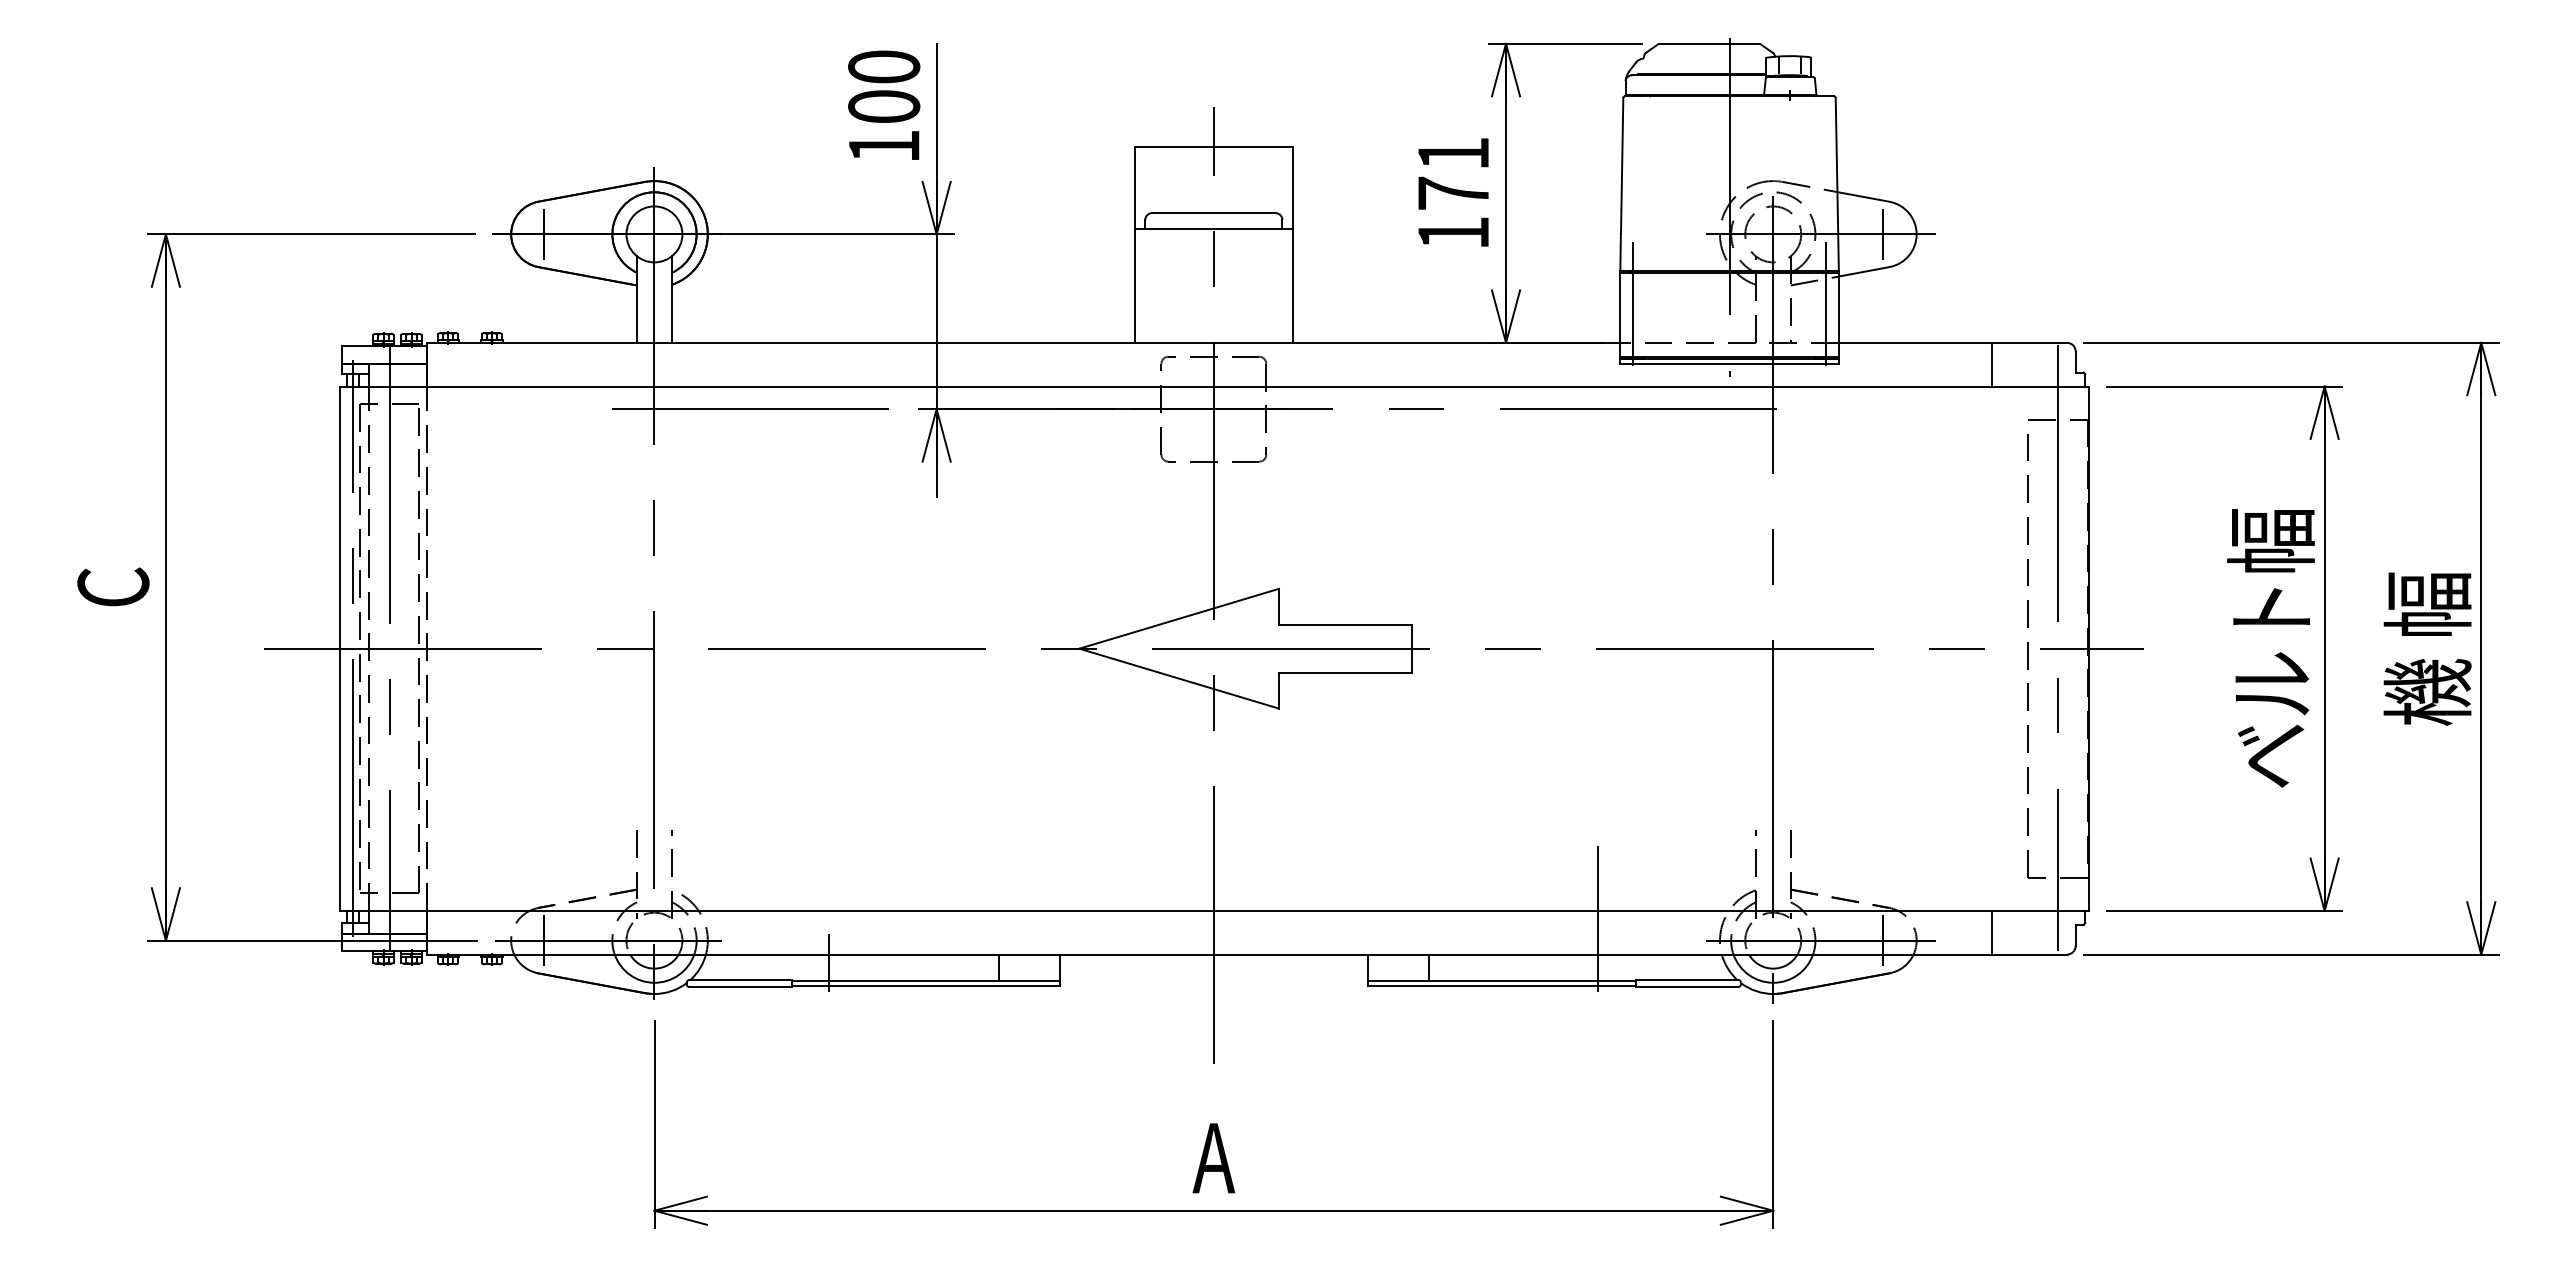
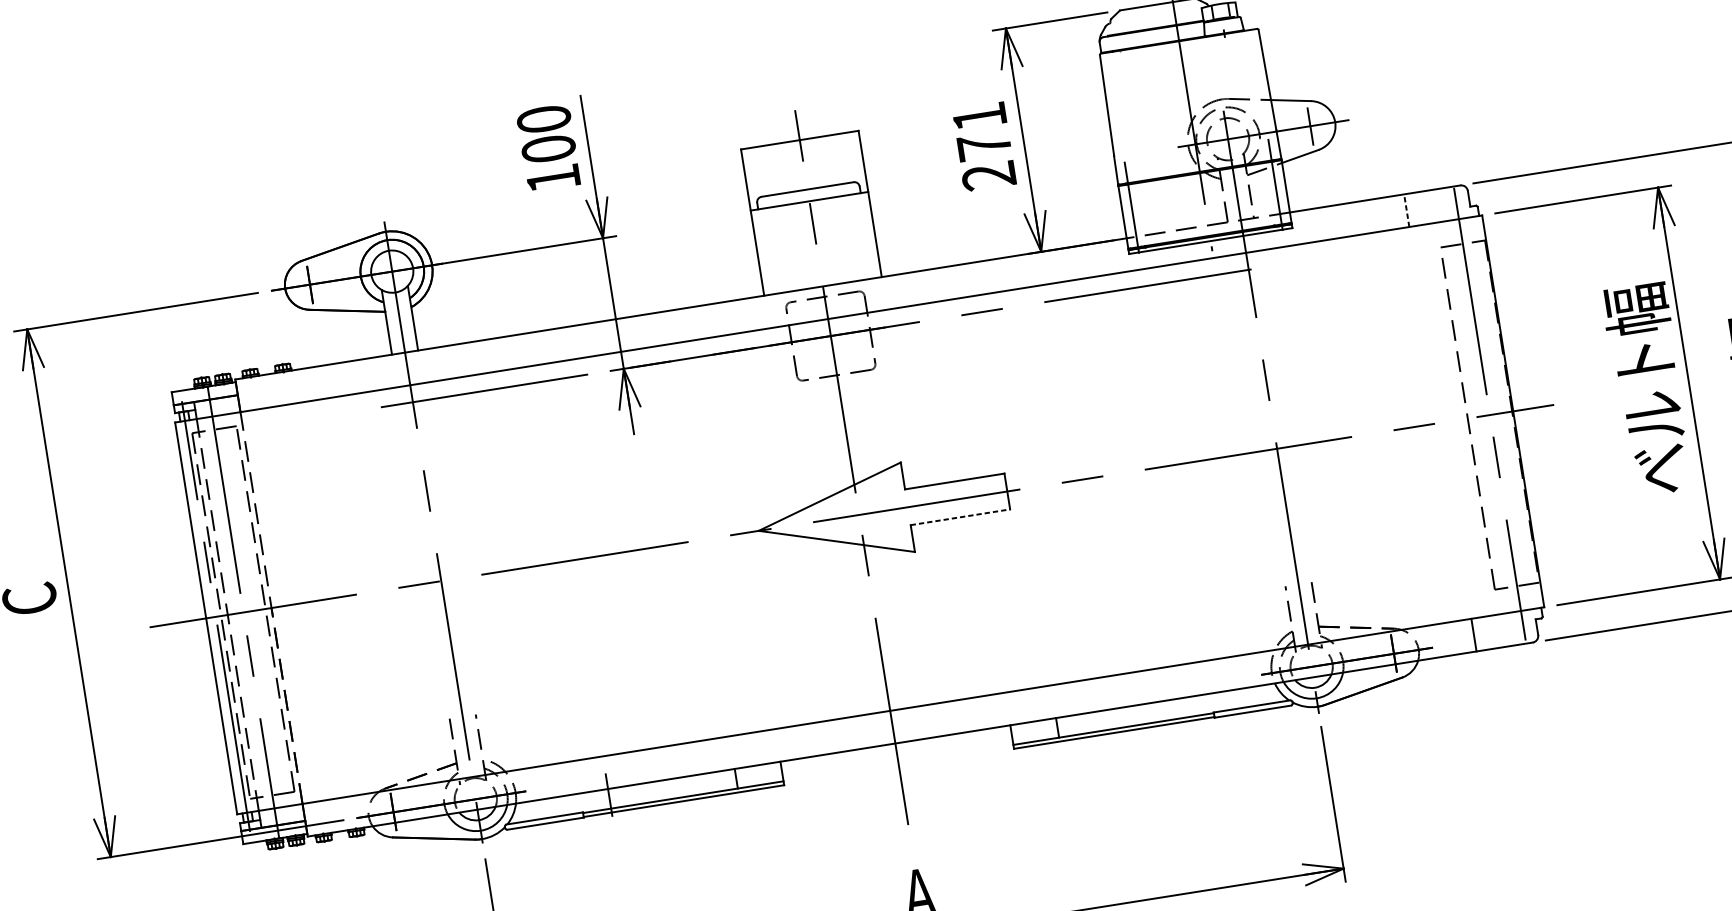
text: (1452, 232) -> (988, 175), 171 -> 271
line: (1991, 364) -> (1406, 210), solid -> dashed
line: (1345, 672) -> (960, 517), solid -> dashed
line: (1598, 918) -> (1178, 671), removed

